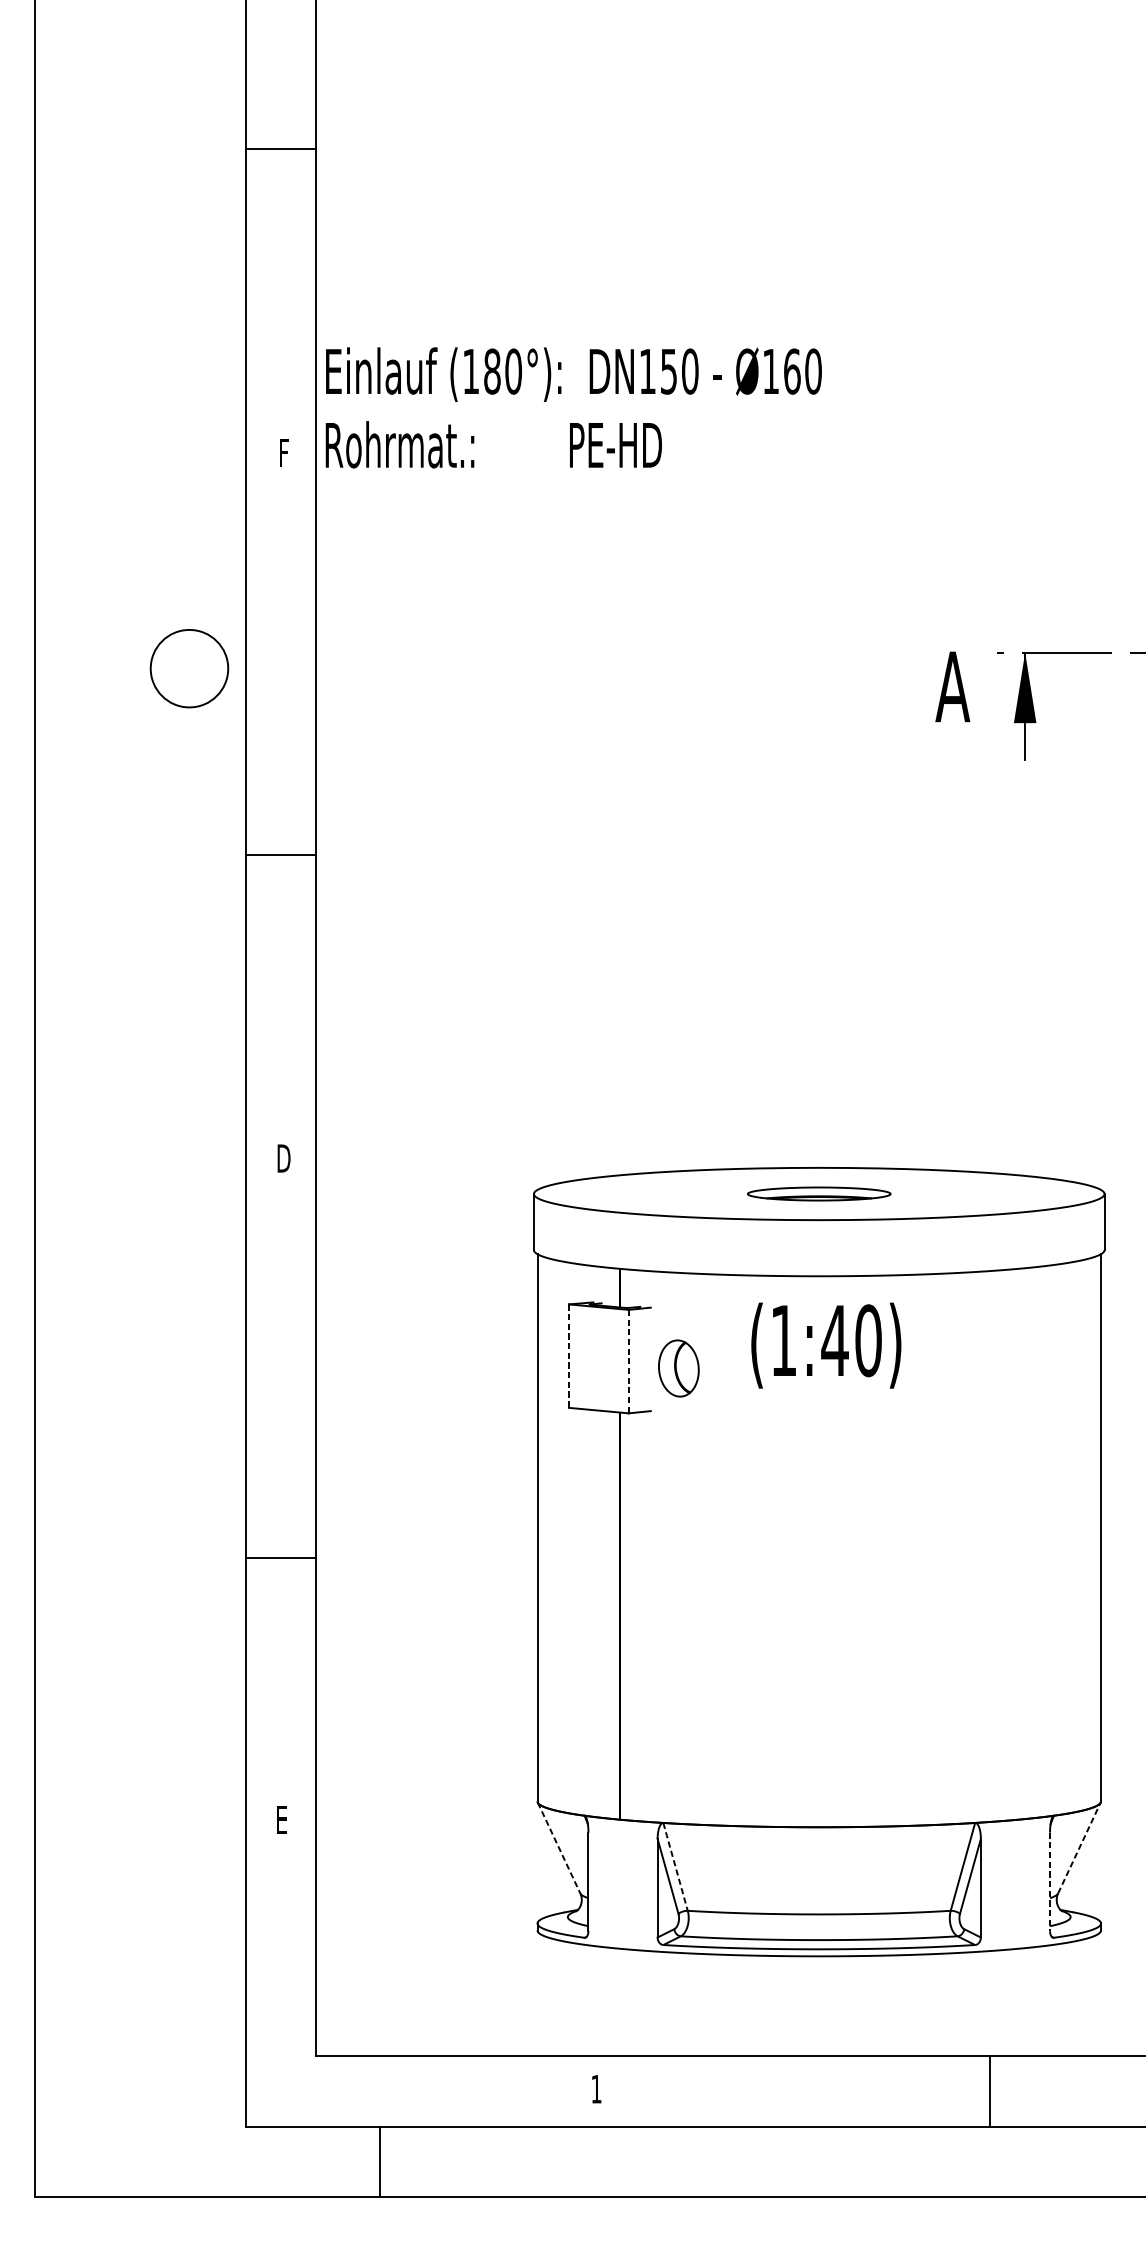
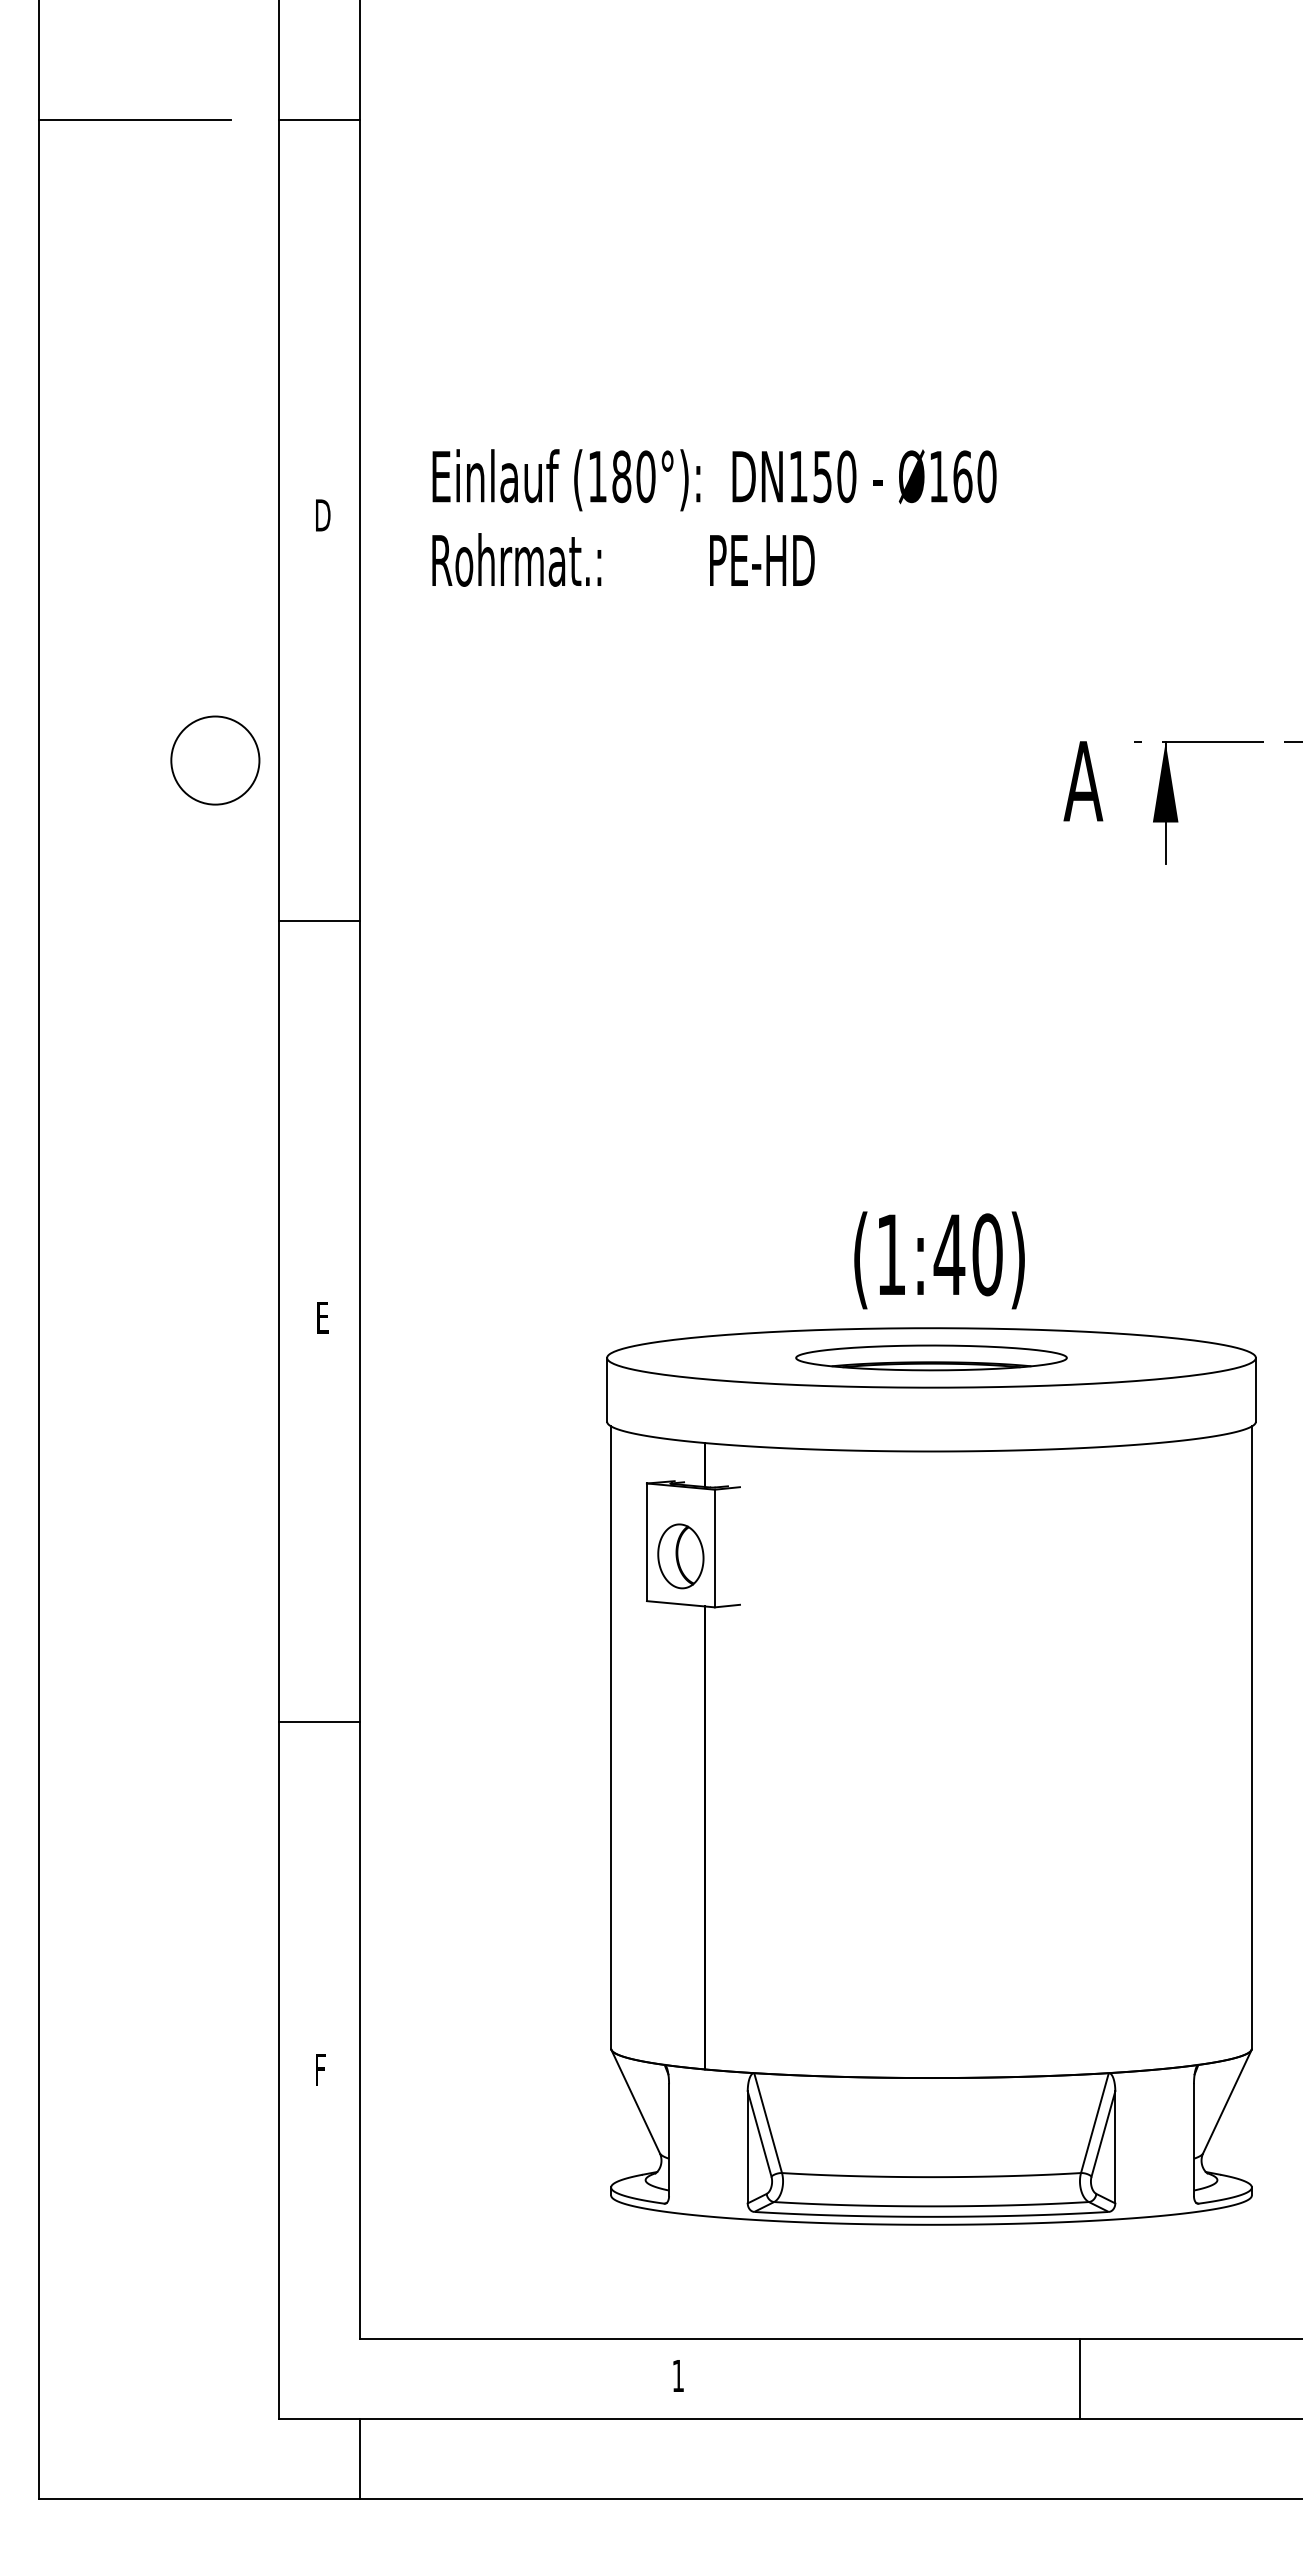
line: (119, 104) -> (135, 119), added
line: (281, 148) -> (319, 119), moved
text: (573, 407) -> (714, 517), moved
text: (284, 453) -> (323, 515), F -> D
line: (281, 855) -> (319, 920), moved
text: (283, 1158) -> (322, 1317), D -> E
part: (819, 1193) -> (931, 1357), size x1.67
text: (826, 1345) -> (939, 1260), moved
line: (568, 1356) -> (646, 1542), dashed -> solid
line: (628, 1361) -> (714, 1548), dashed -> solid
part: (678, 1368) -> (680, 1556), moved
line: (281, 1557) -> (319, 1721), moved
text: (281, 1819) -> (320, 2069), E -> F
line: (1079, 1847) -> (1227, 2101), dashed -> solid
line: (558, 1848) -> (635, 2102), dashed -> solid
line: (675, 1867) -> (768, 2123), dashed -> solid
line: (1049, 1882) -> (1193, 2140), dashed -> solid
line: (989, 2091) -> (1080, 2378), moved
line: (379, 2161) -> (359, 2458), moved

